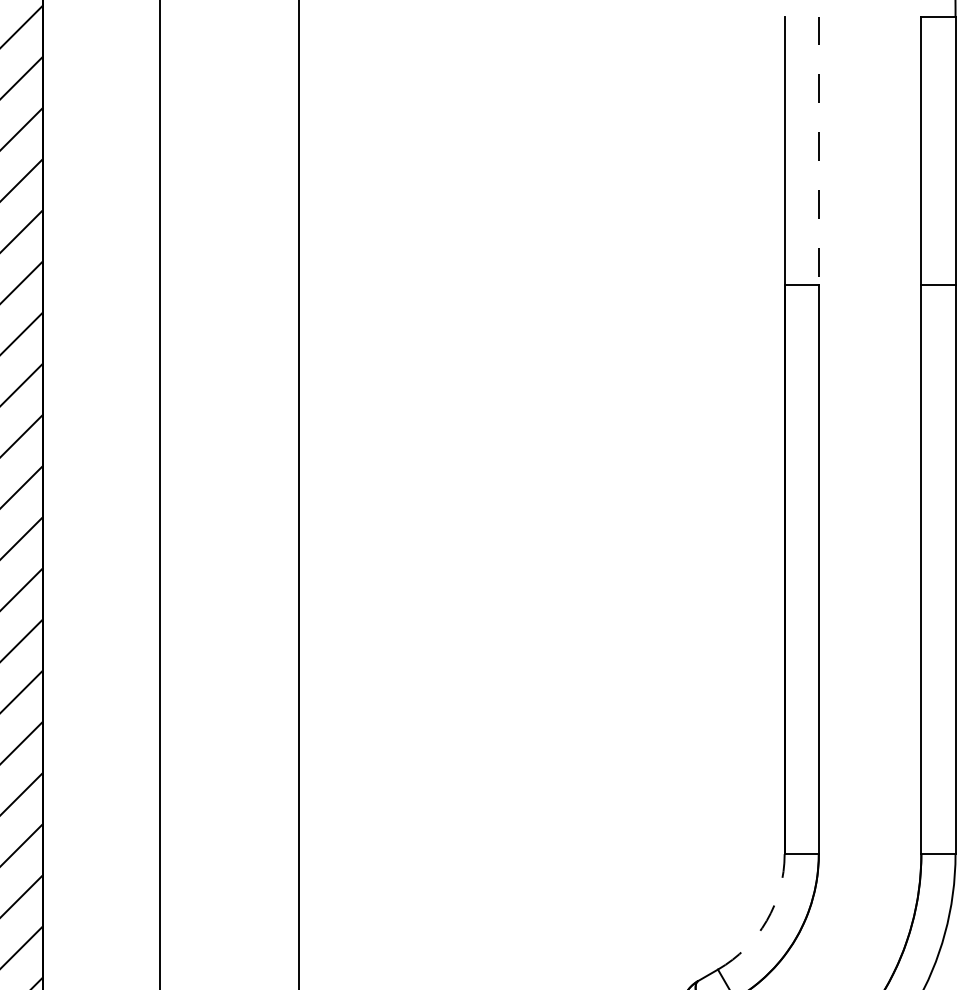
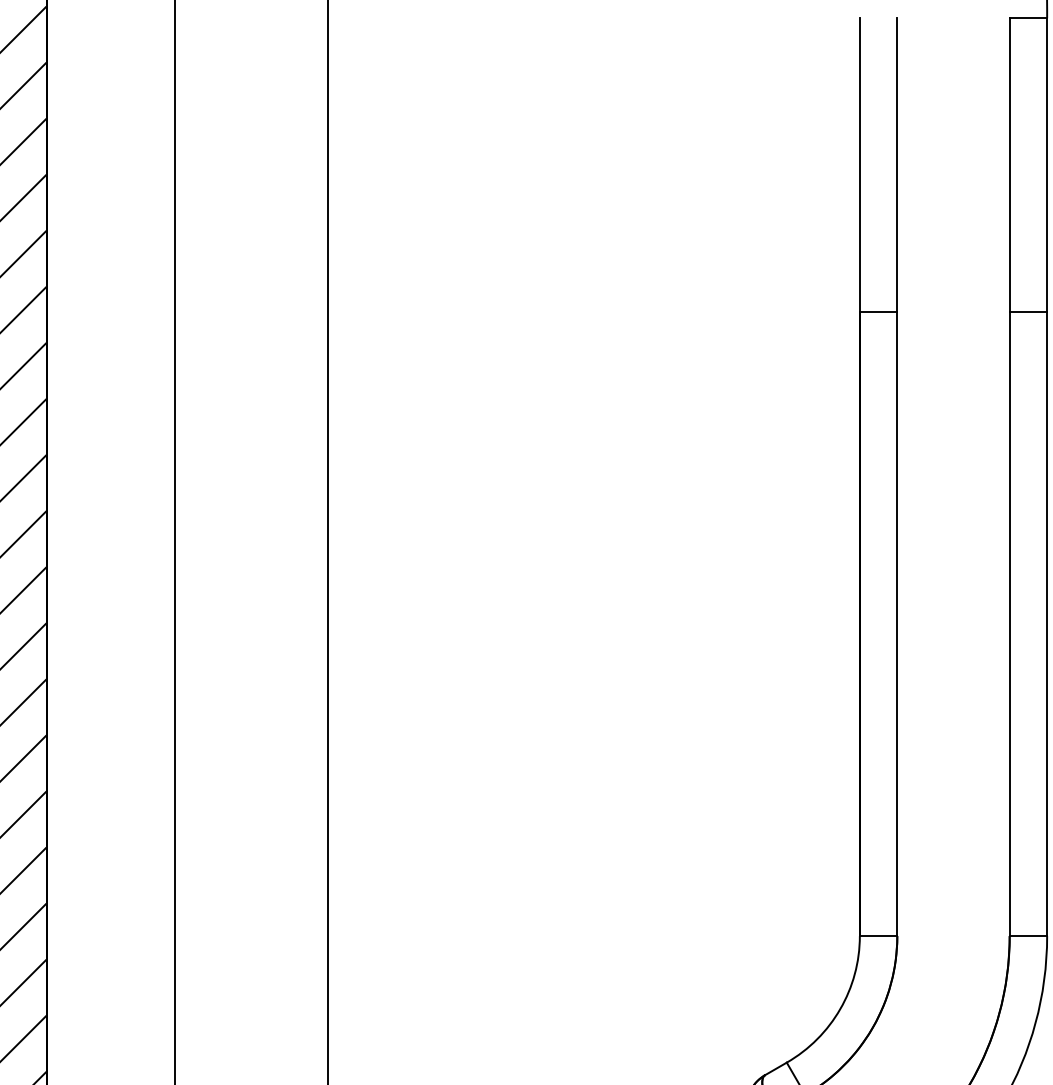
line: (818, 150) -> (896, 164), dashed -> solid
arc: (766, 920) -> (839, 1008), dashed -> solid

